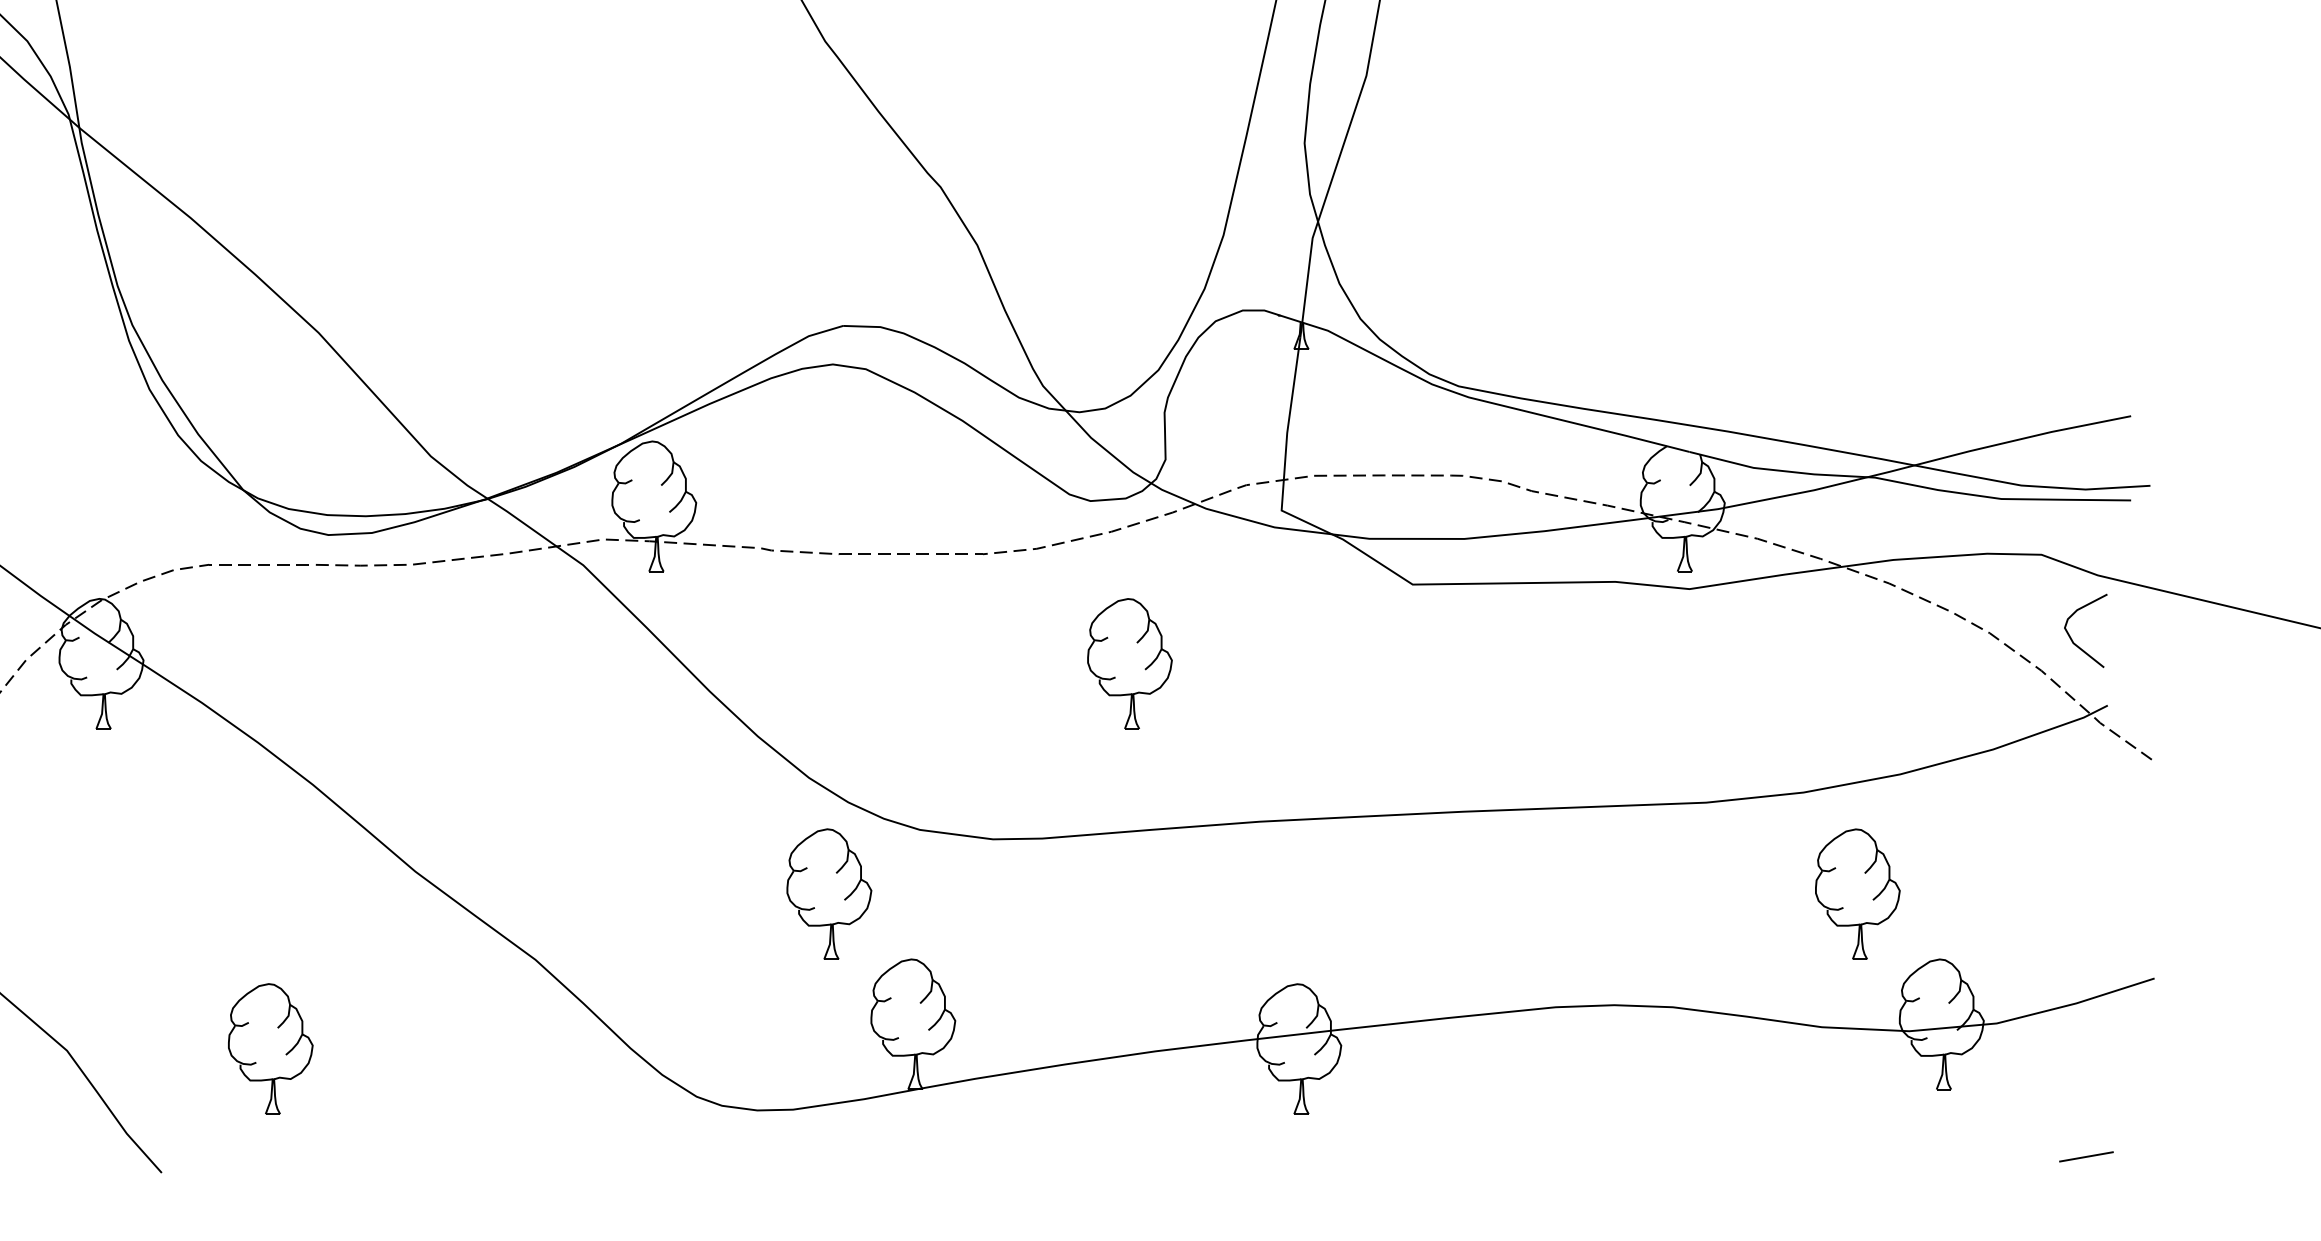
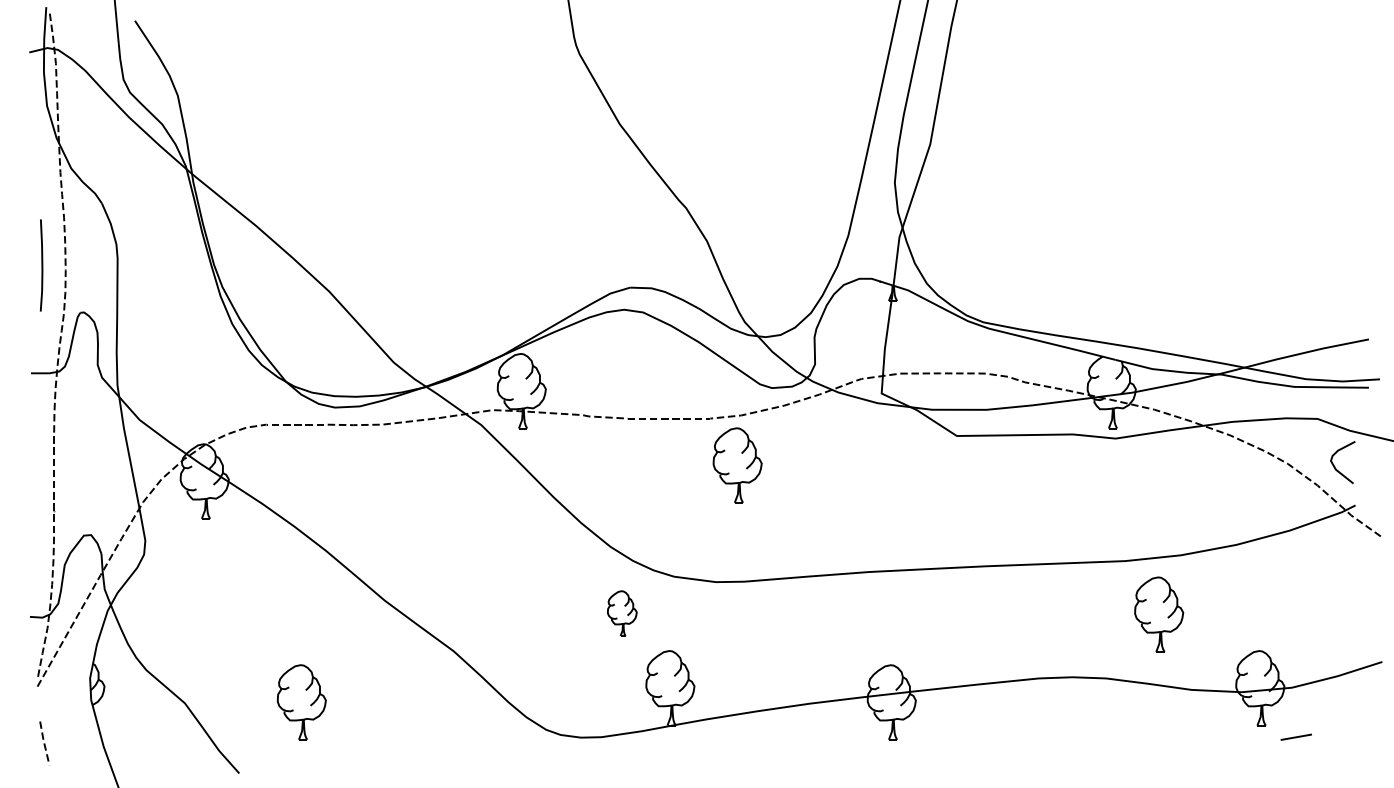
part: (1129, 663) -> (737, 465), moved
part: (829, 894) -> (622, 613), size x0.6
part: (1858, 894) -> (1159, 614), moved
line: (2085, 1155) -> (1295, 736), moved

